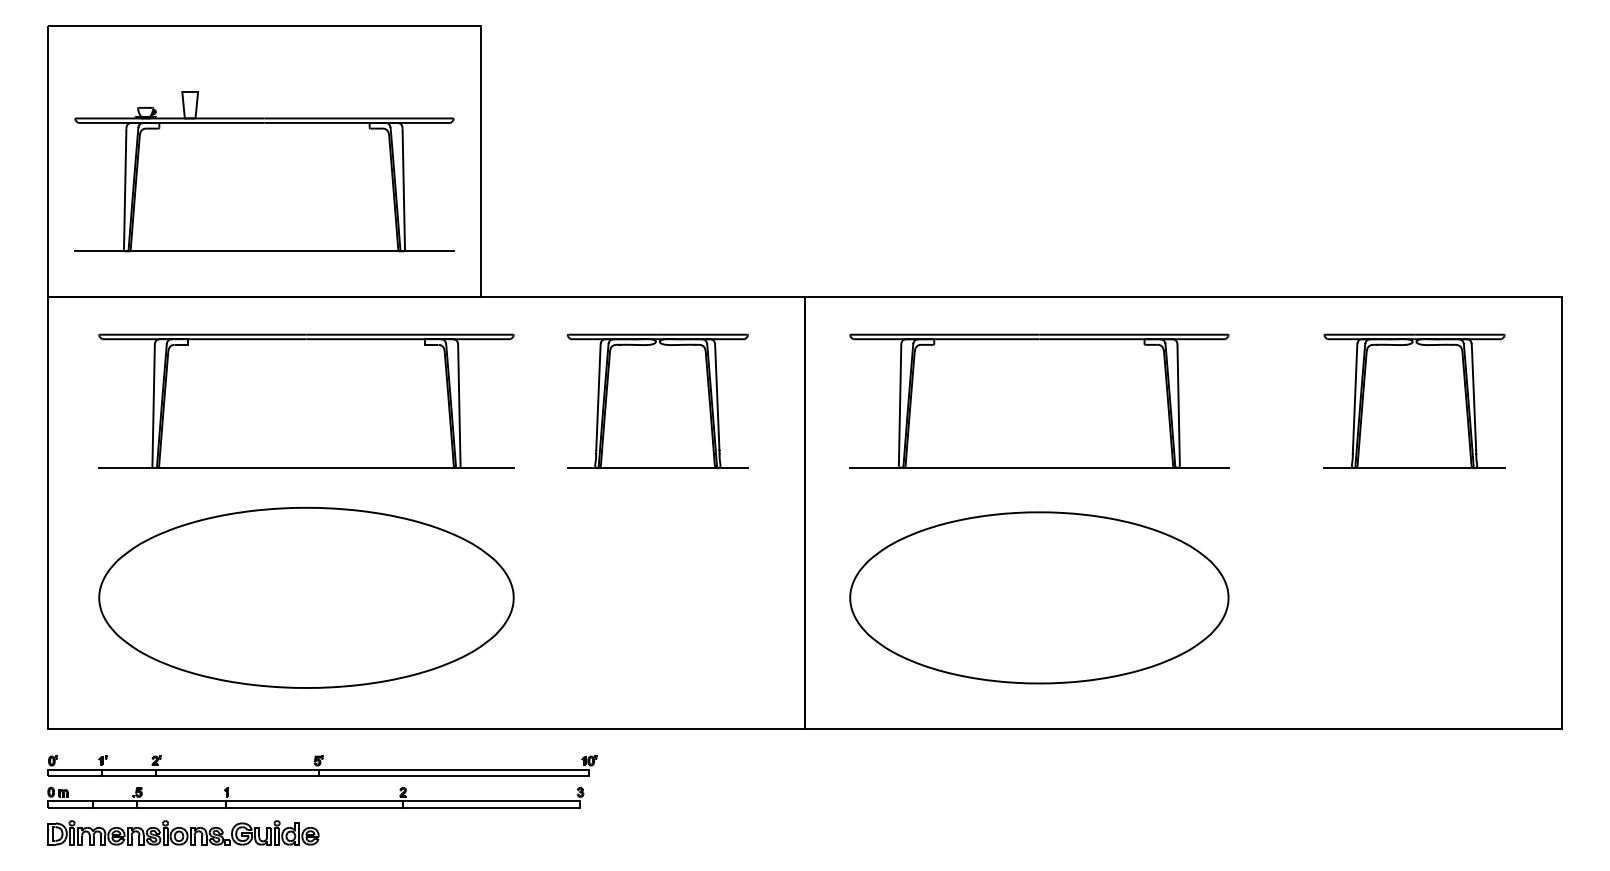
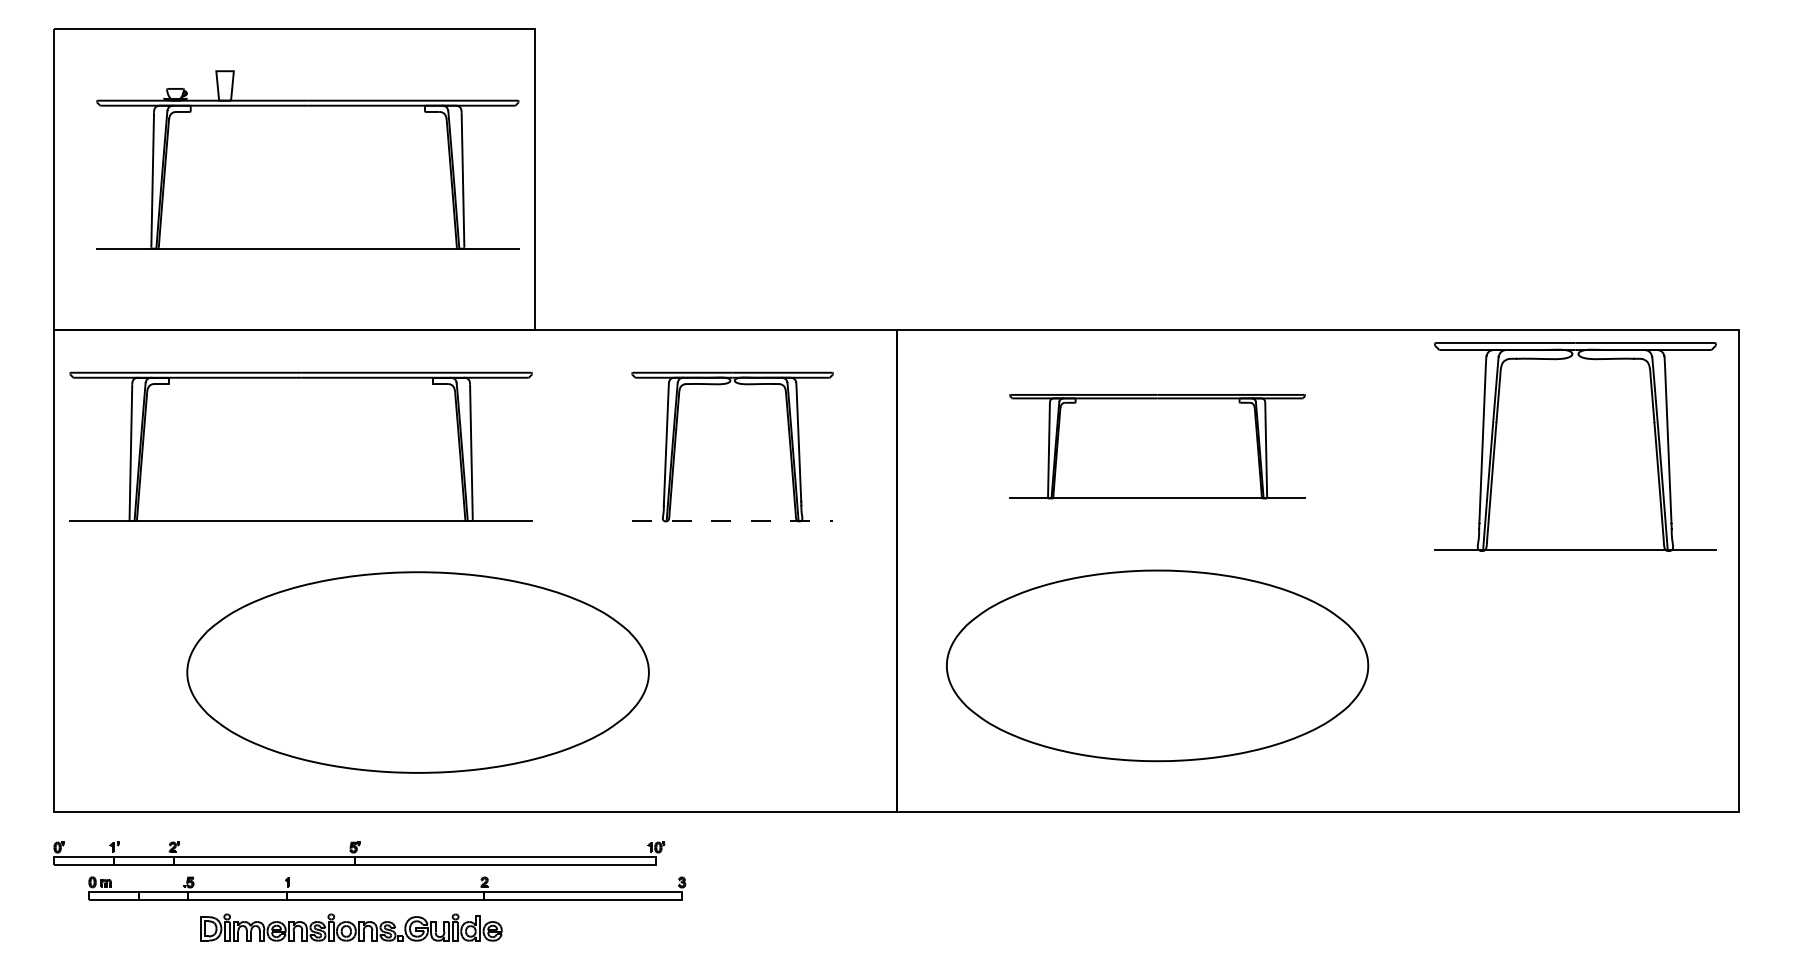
part: (264, 171) -> (307, 159), moved
part: (306, 400) -> (301, 446), moved
part: (1039, 400) -> (1157, 446), size x0.7
part: (1414, 401) -> (1575, 447), size x1.4
line: (658, 467) -> (733, 520), solid -> dashed
part: (306, 597) -> (418, 672), moved
part: (315, 797) -> (386, 888), moved
part: (183, 832) -> (351, 927), moved

